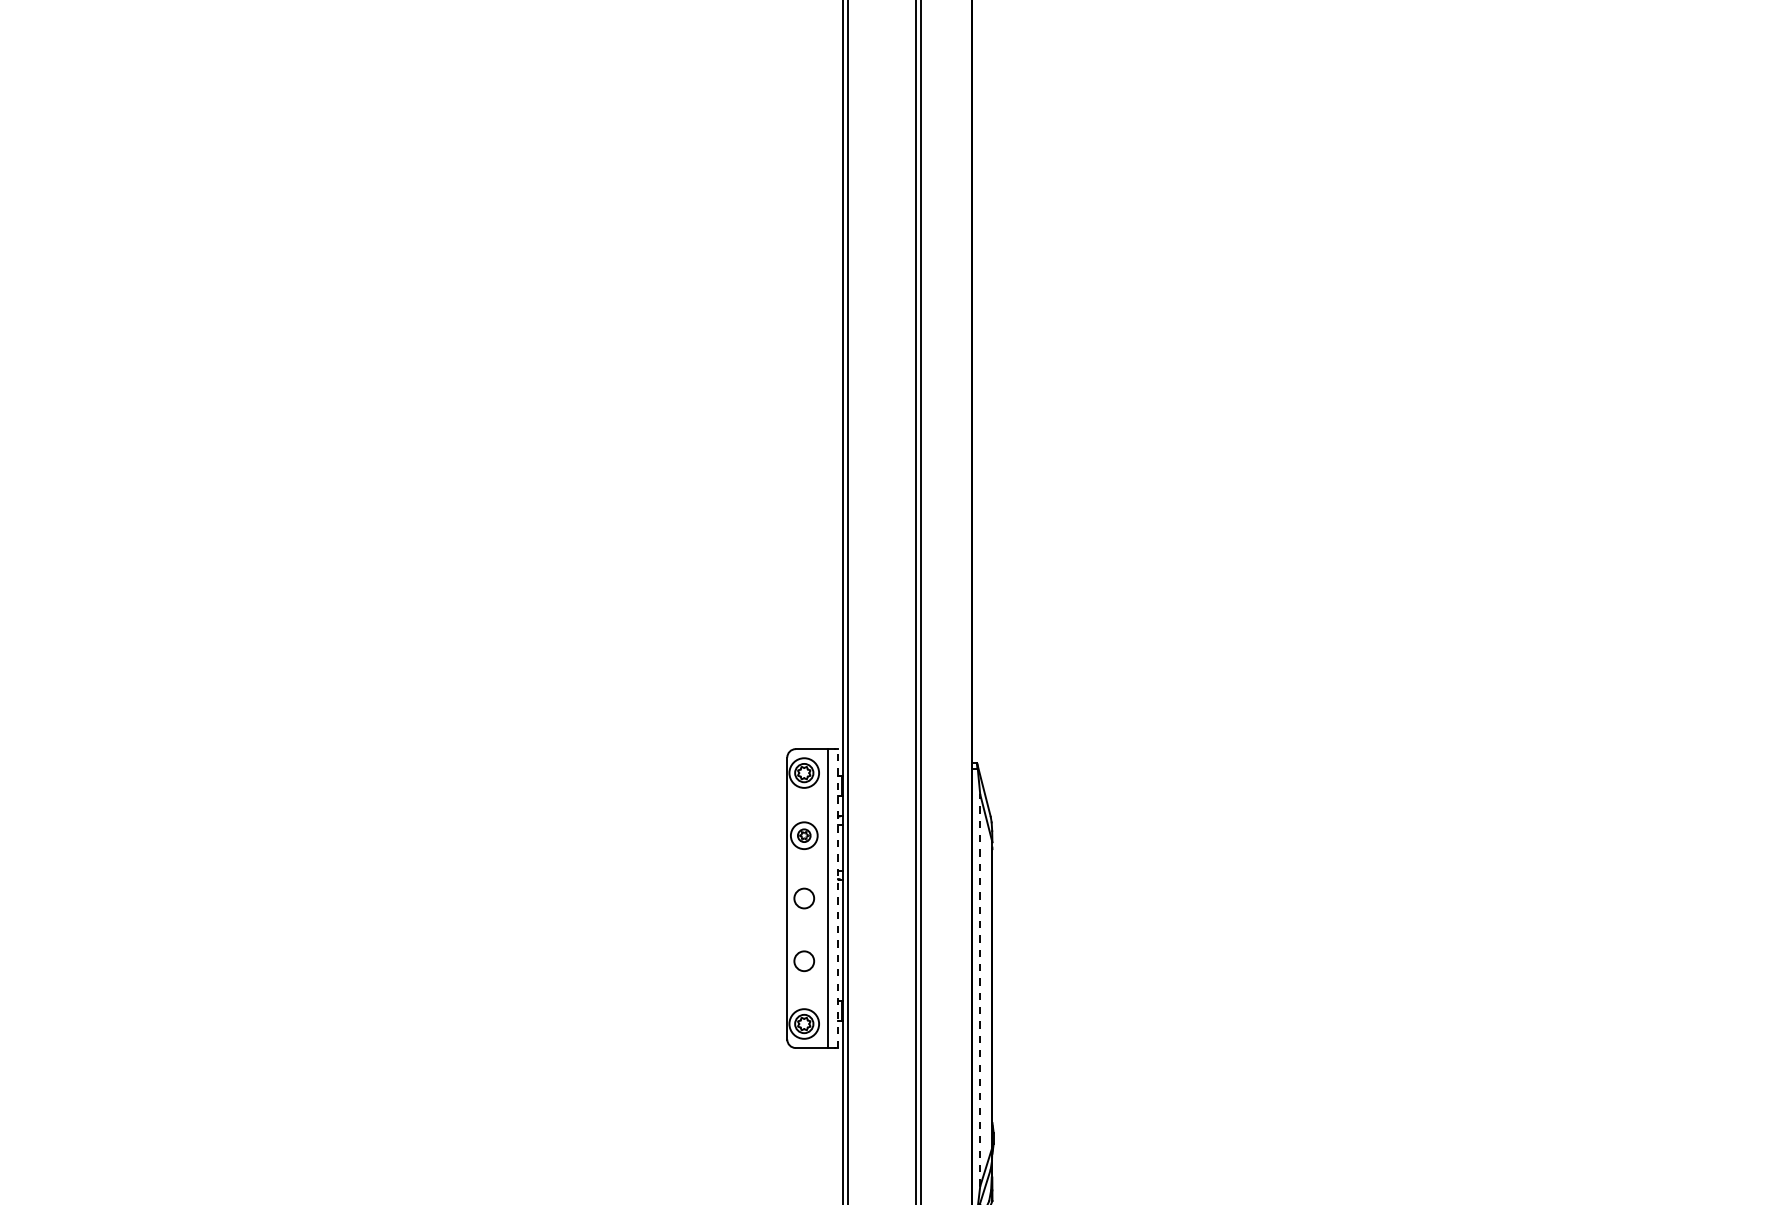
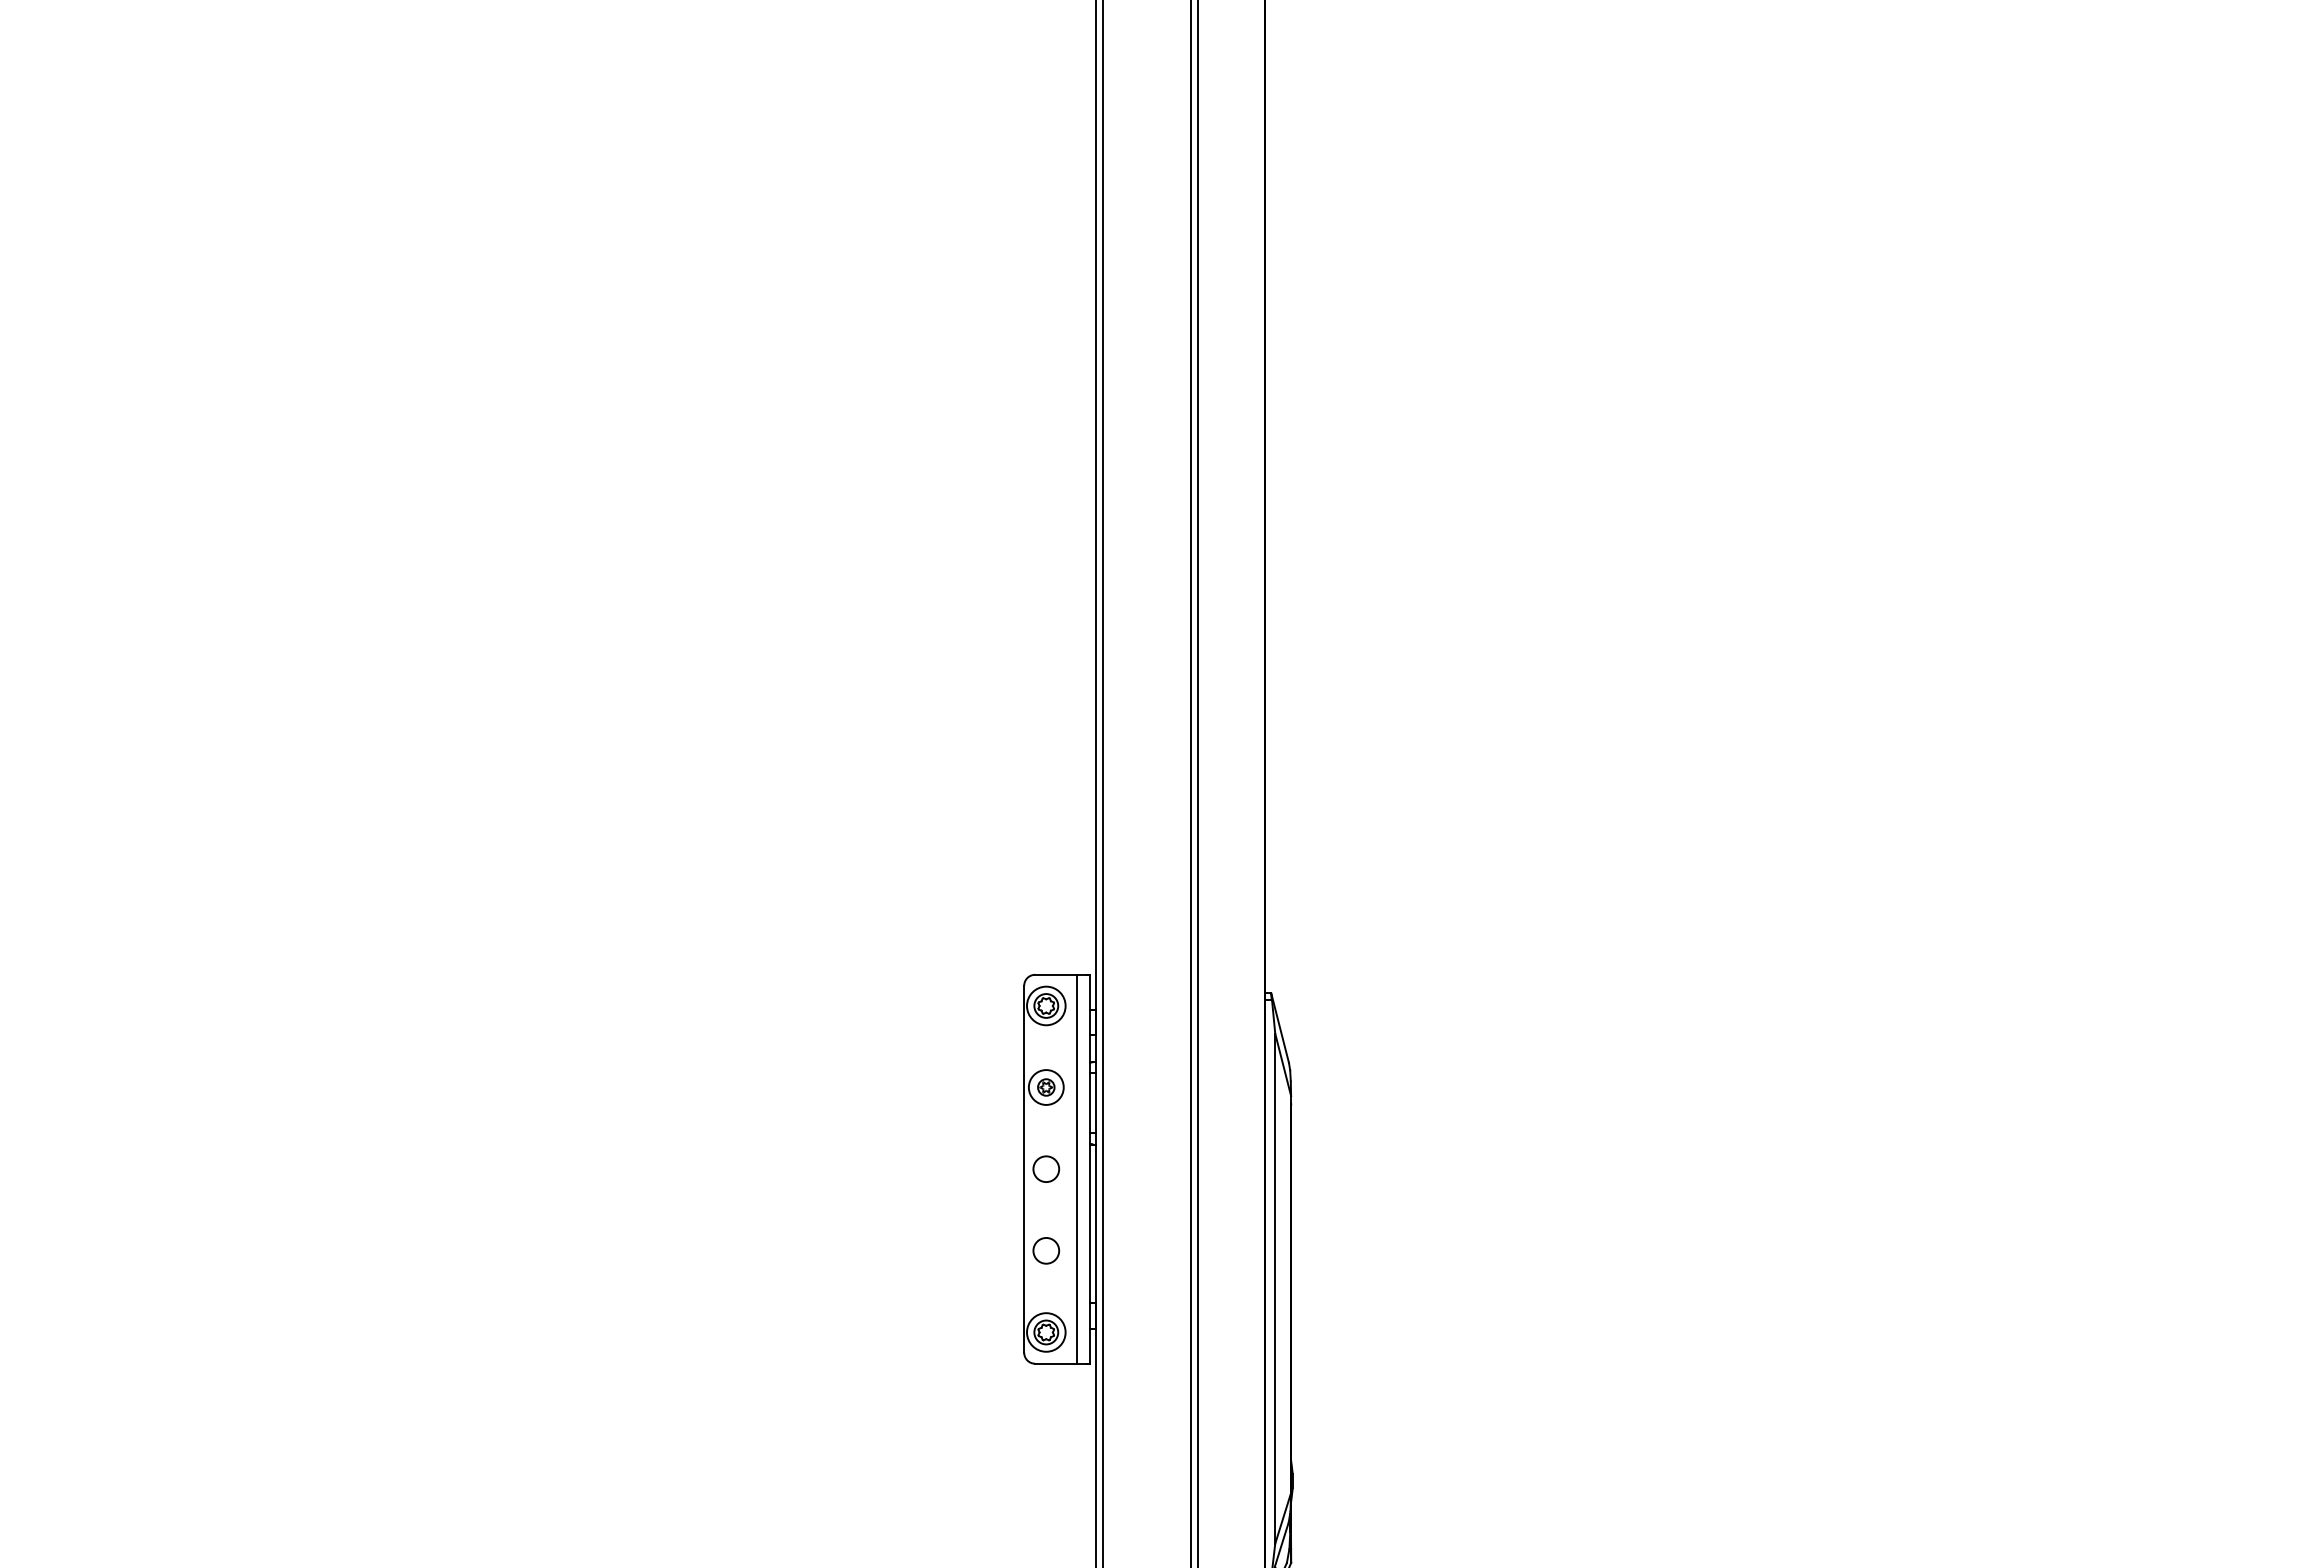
line: (838, 897) -> (1090, 1168), dashed -> solid
line: (980, 990) -> (1275, 1288), dashed -> solid

